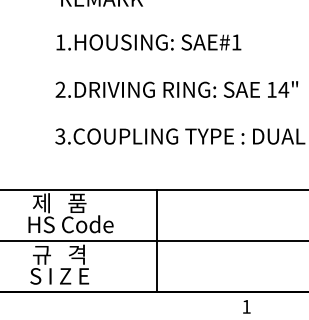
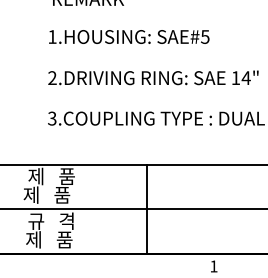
text: (236, 42) -> (205, 37), SAE#1 -> SAE#5
text: (70, 224) -> (61, 194), HS Code -> 제   품
line: (157, 240) -> (147, 208), moved
text: (59, 276) -> (51, 240), S I Z E -> 제   품

